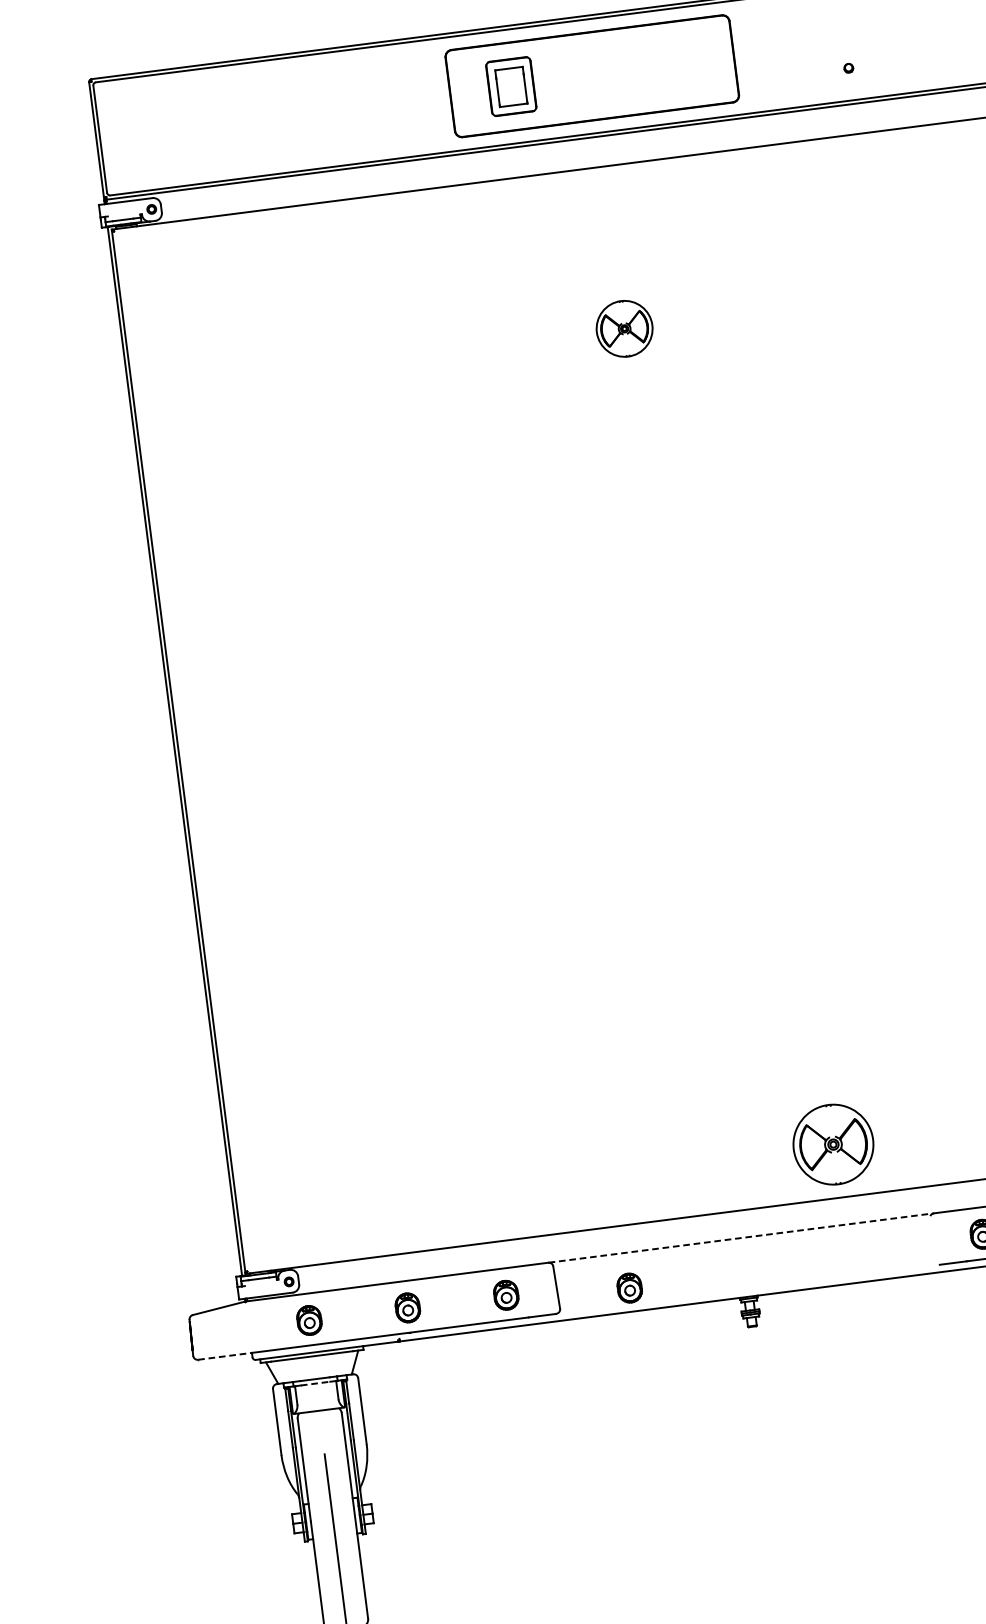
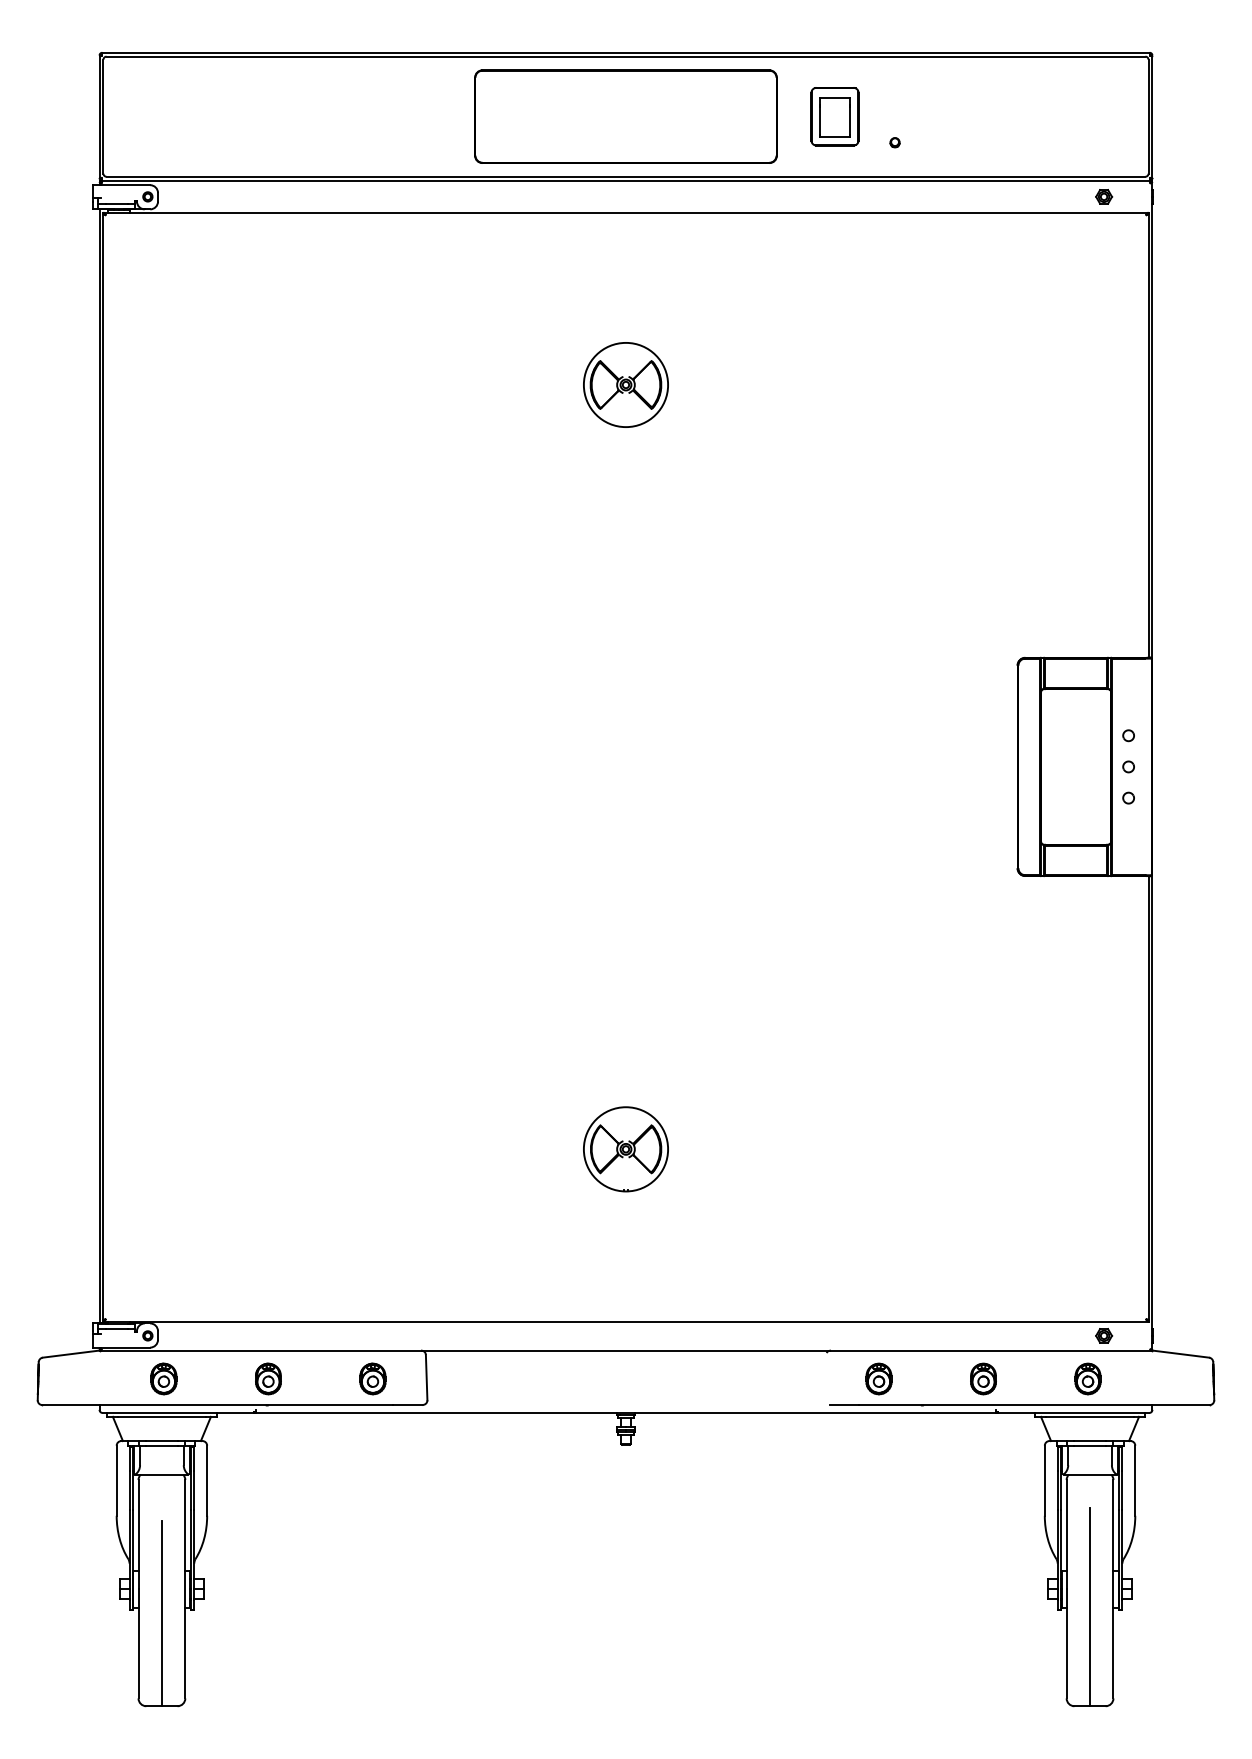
part: (510, 86) -> (834, 116), moved
part: (624, 328) -> (625, 384), size x1.43
part: (833, 1144) -> (625, 1149), moved
line: (741, 1237) -> (626, 1350), dashed -> solid
part: (629, 1287) -> (502, 1387), removed
line: (225, 1356) -> (71, 1405), dashed -> solid
line: (315, 1383) -> (161, 1445), dashed -> solid

